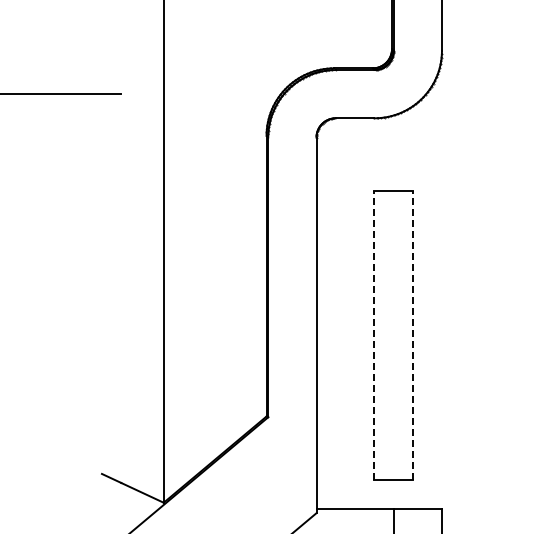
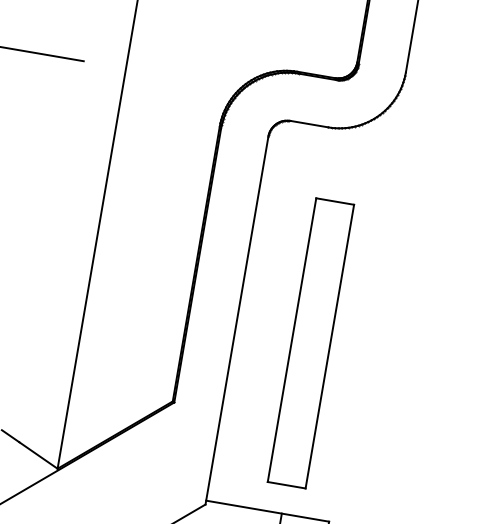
line: (374, 335) -> (292, 340), dashed -> solid
line: (413, 335) -> (330, 346), dashed -> solid

